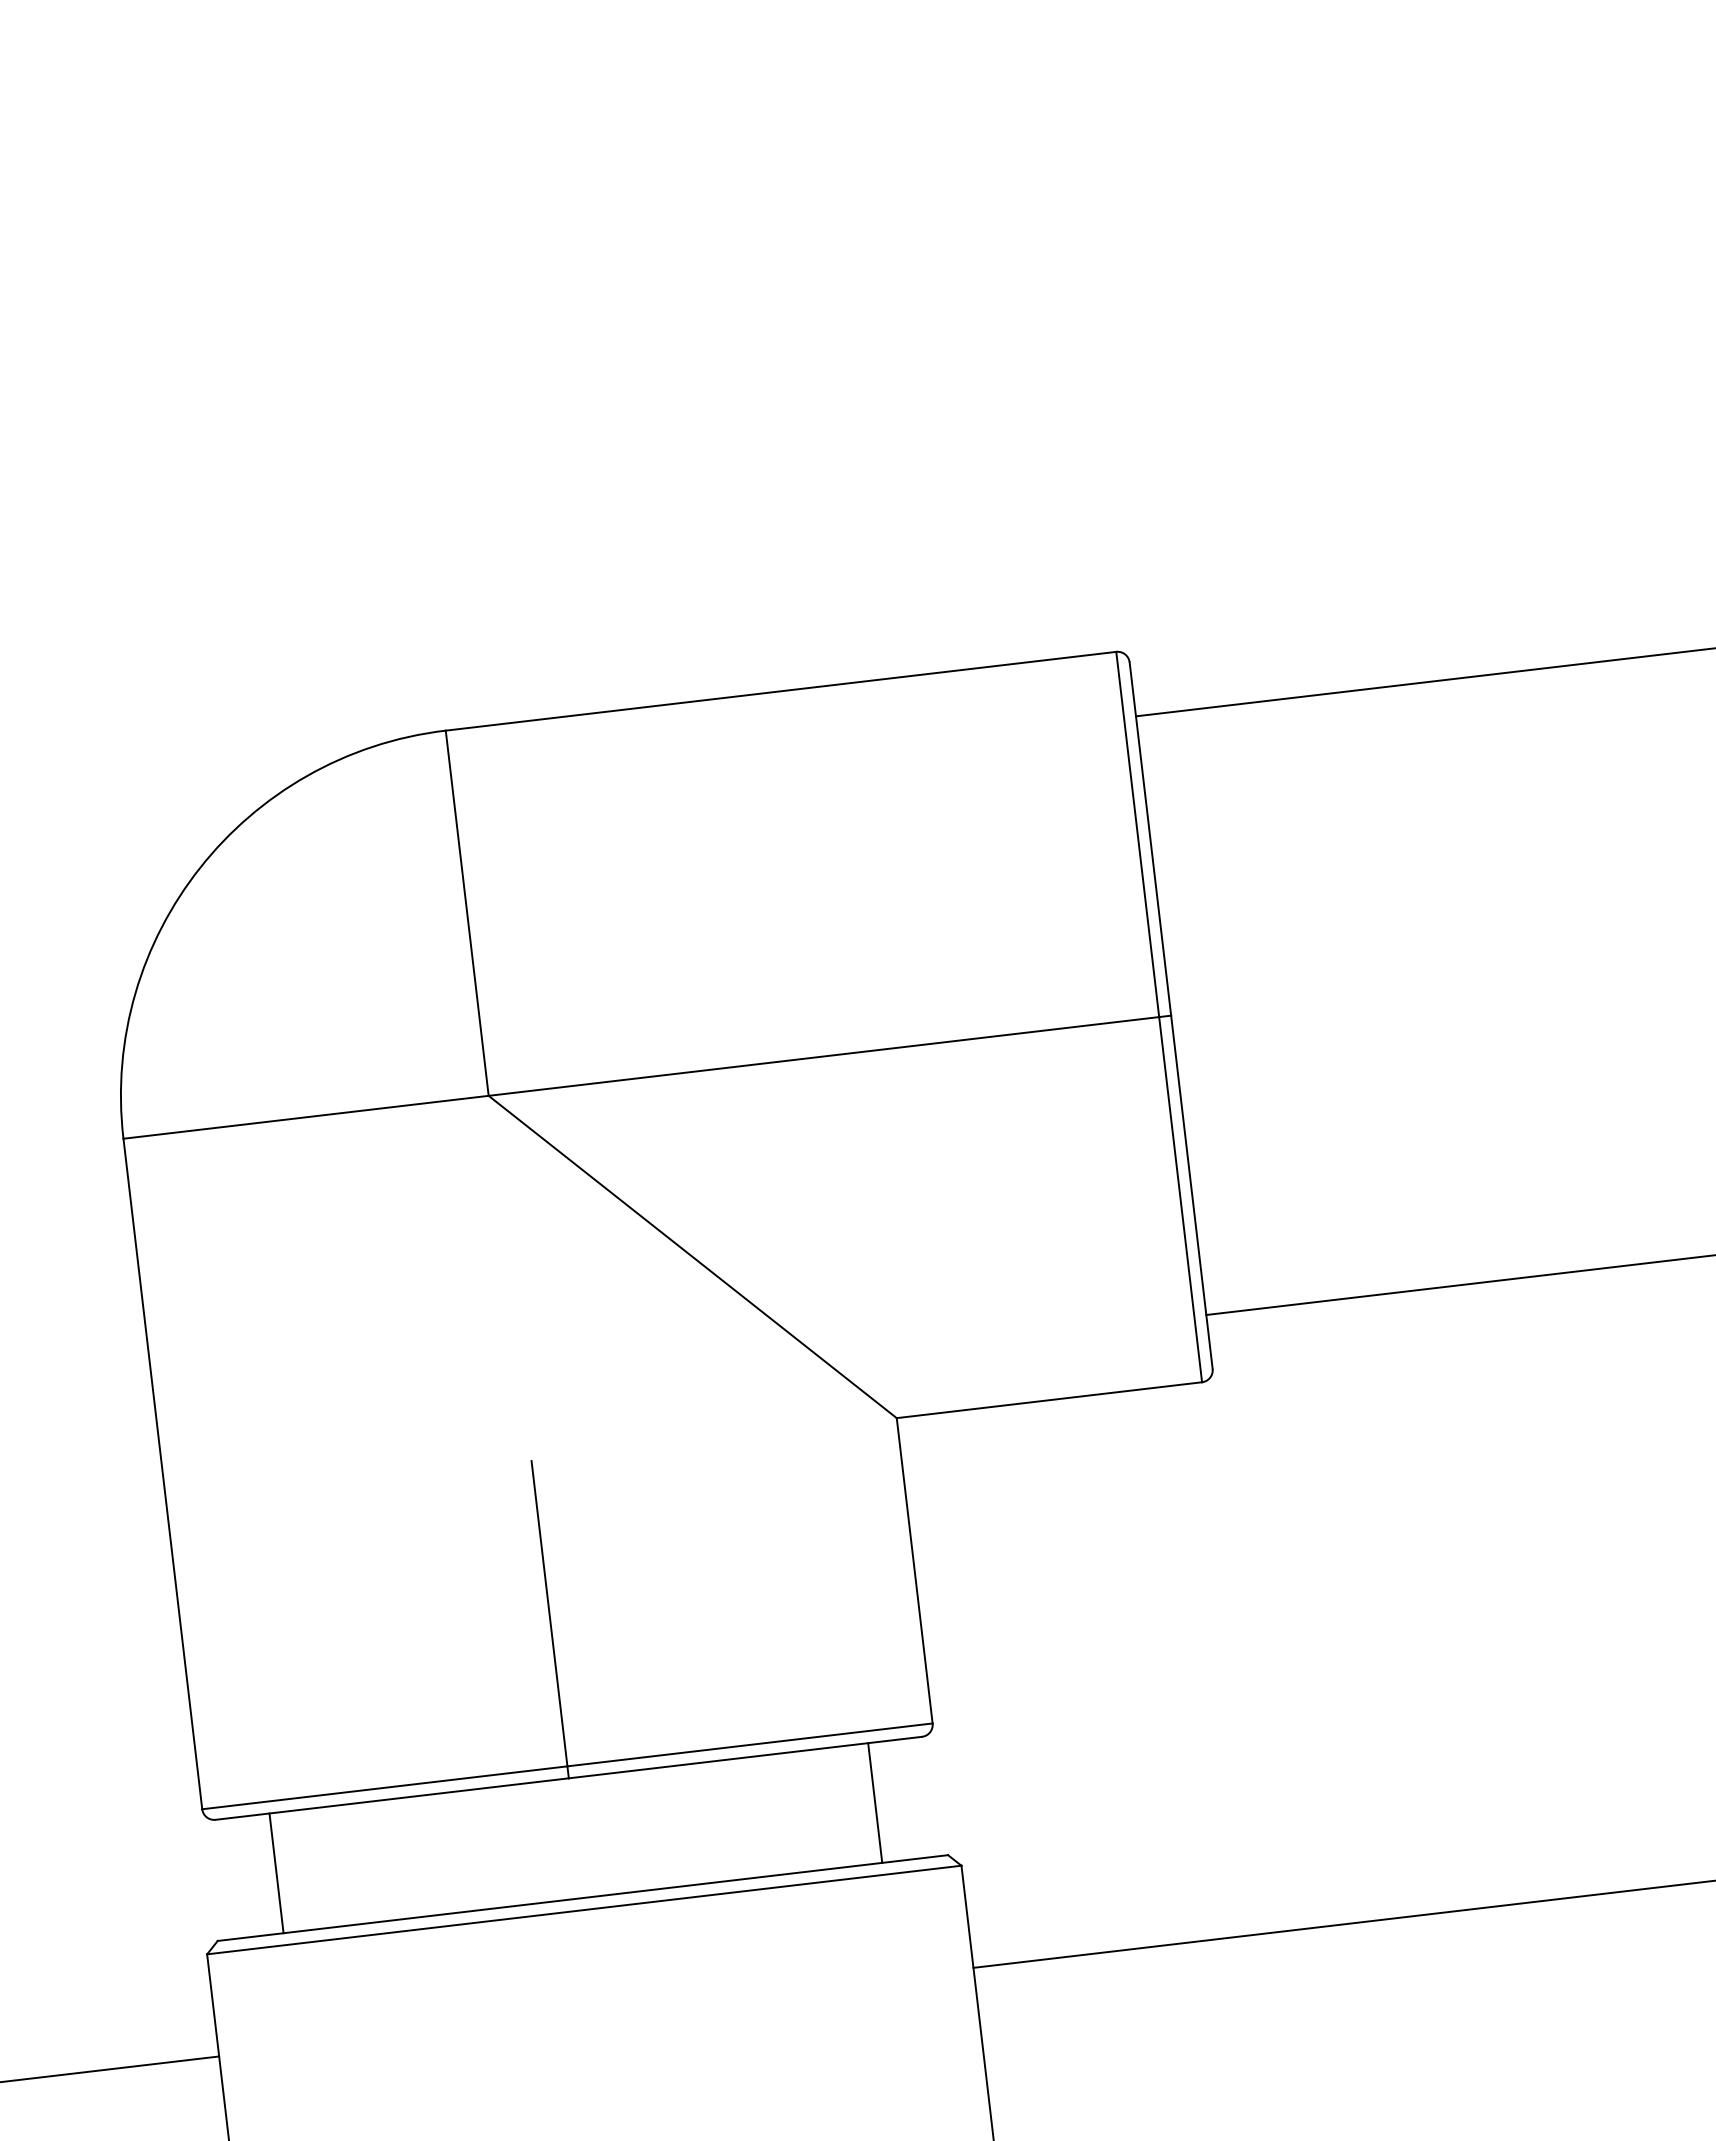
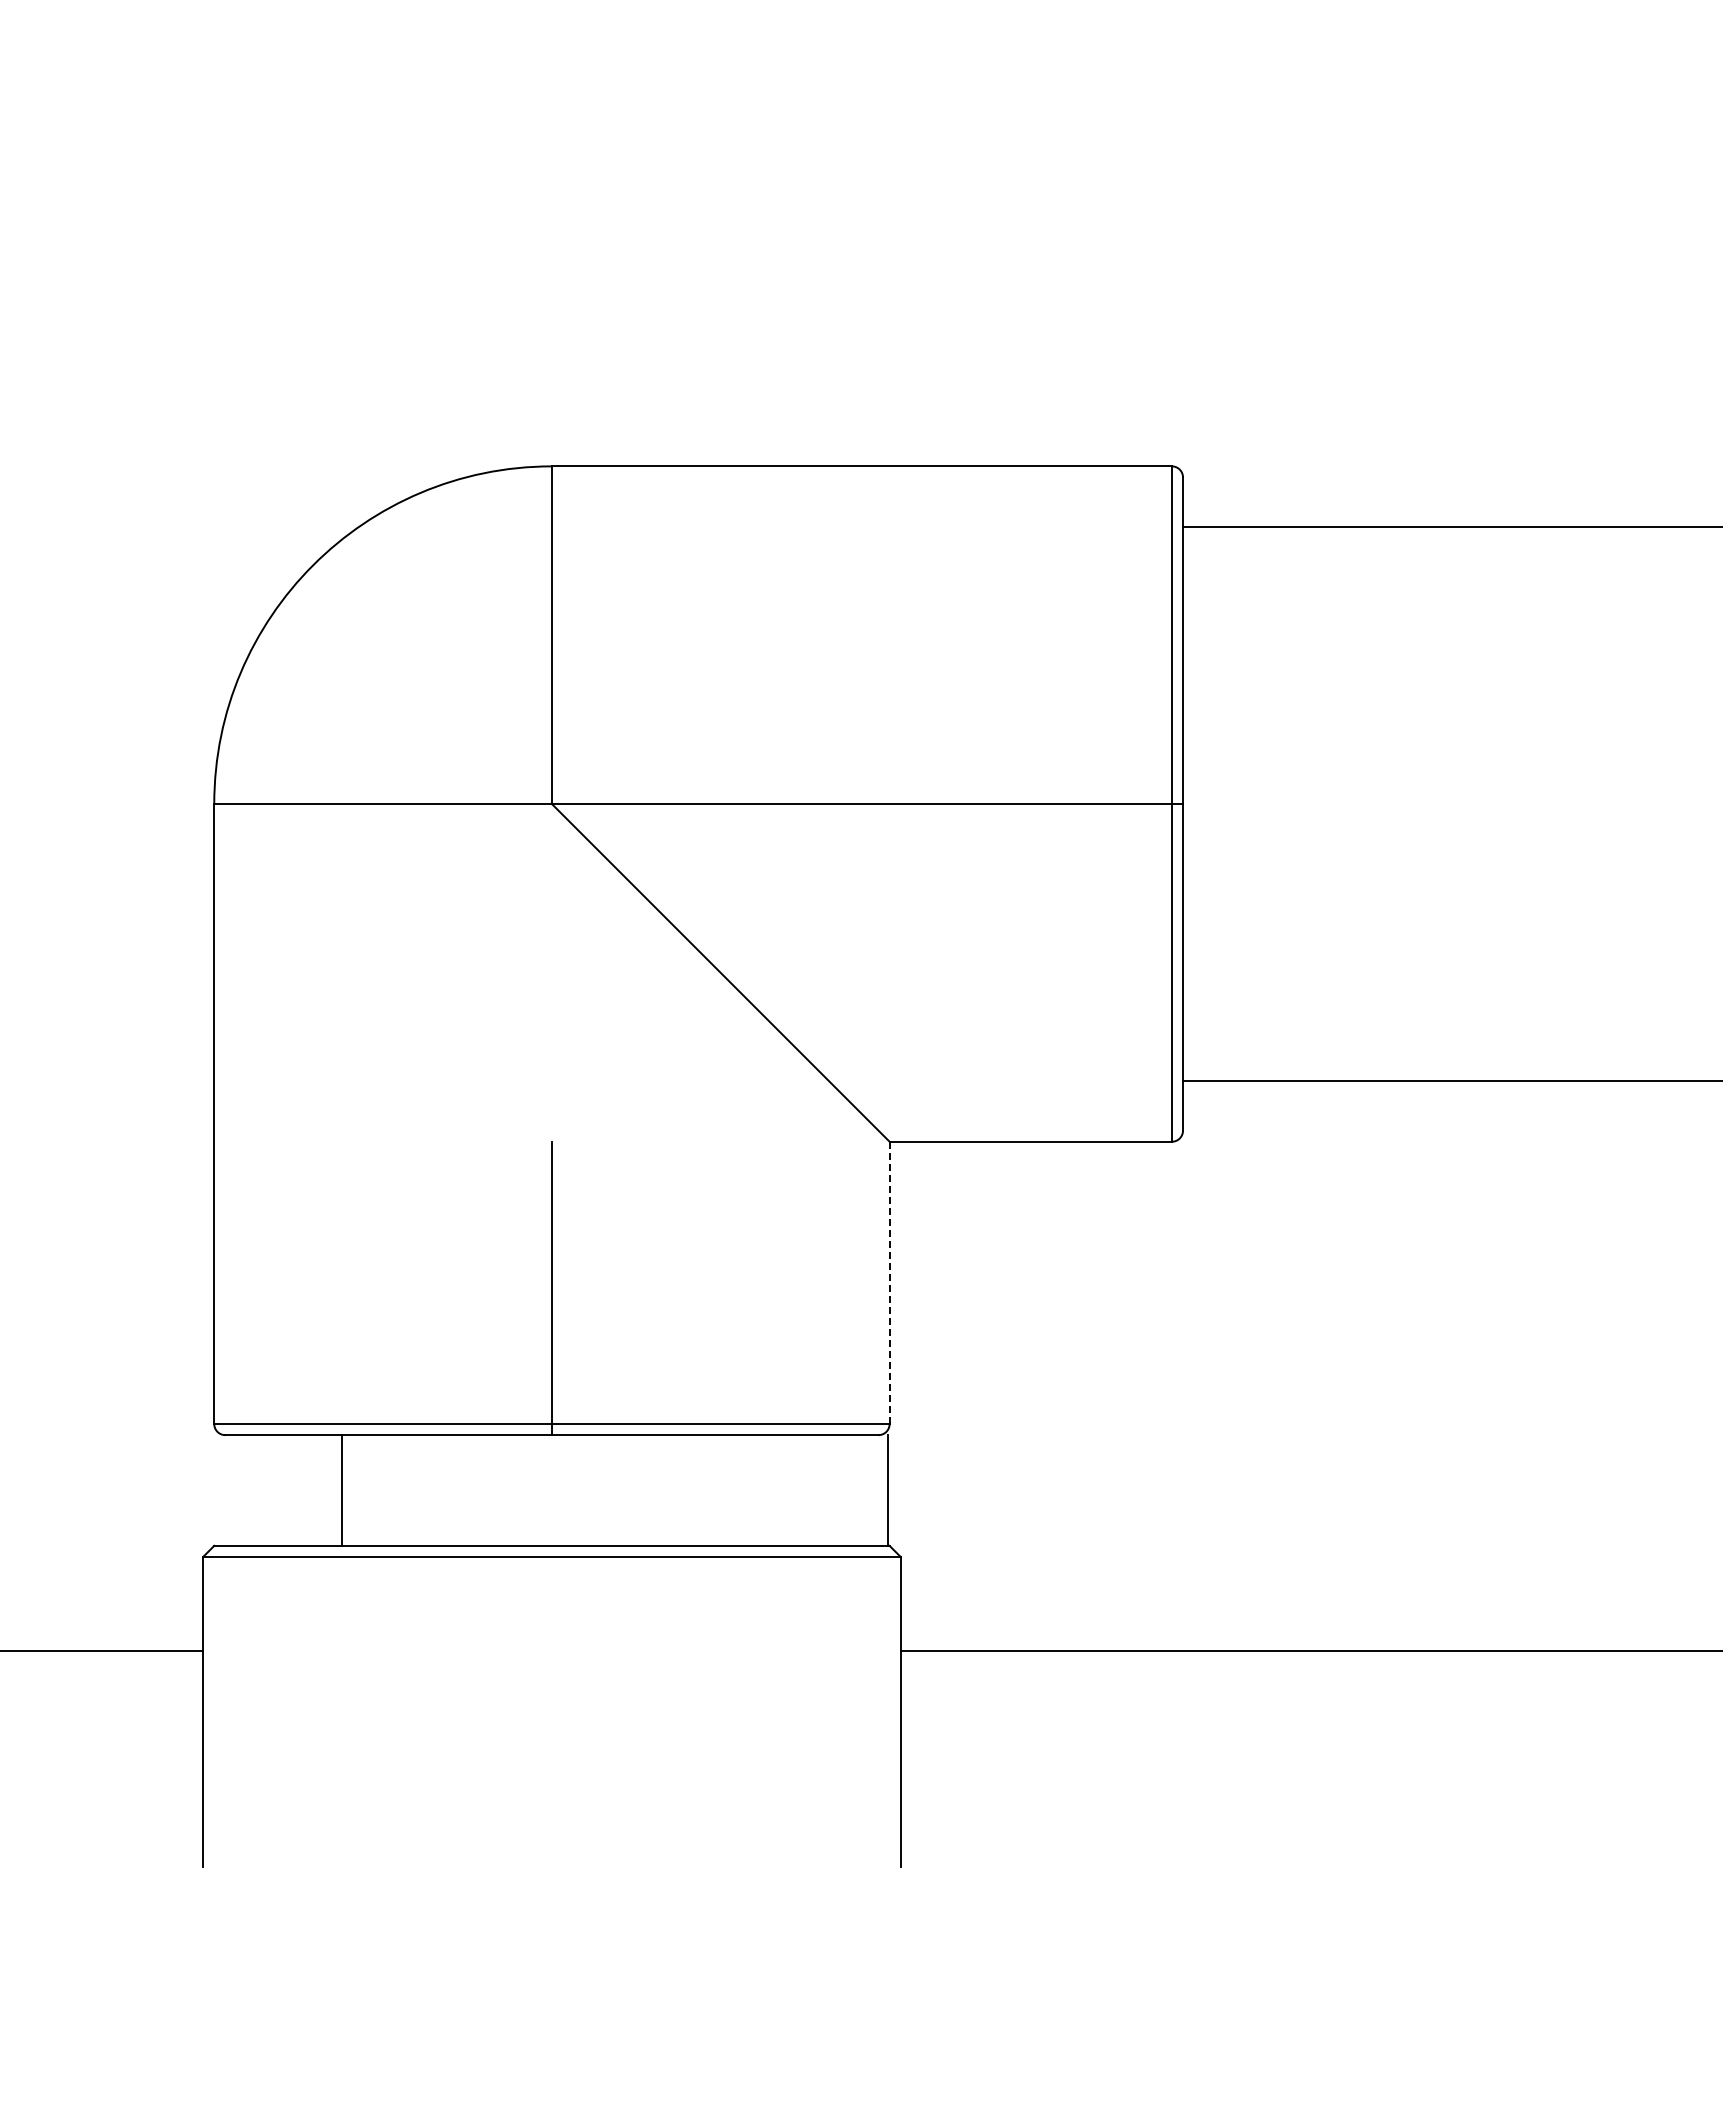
line: (914, 1571) -> (889, 1283), solid -> dashed
line: (874, 1803) -> (887, 1490), moved
line: (276, 1873) -> (342, 1490), moved

